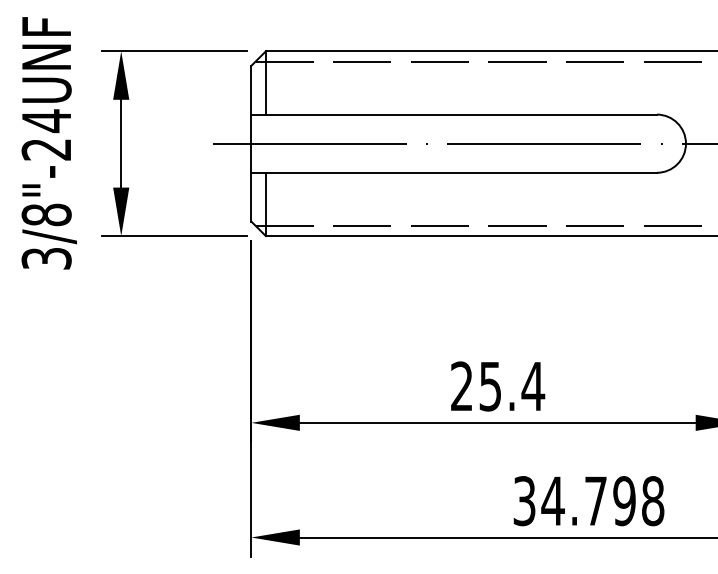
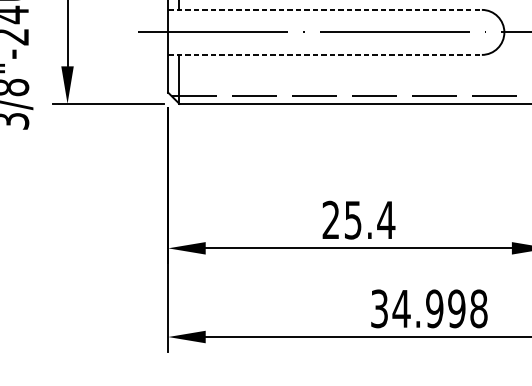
line: (454, 114) -> (325, 9), solid -> dashed
line: (454, 172) -> (325, 54), solid -> dashed
text: (595, 501) -> (434, 309), 34.798 -> 34.998

